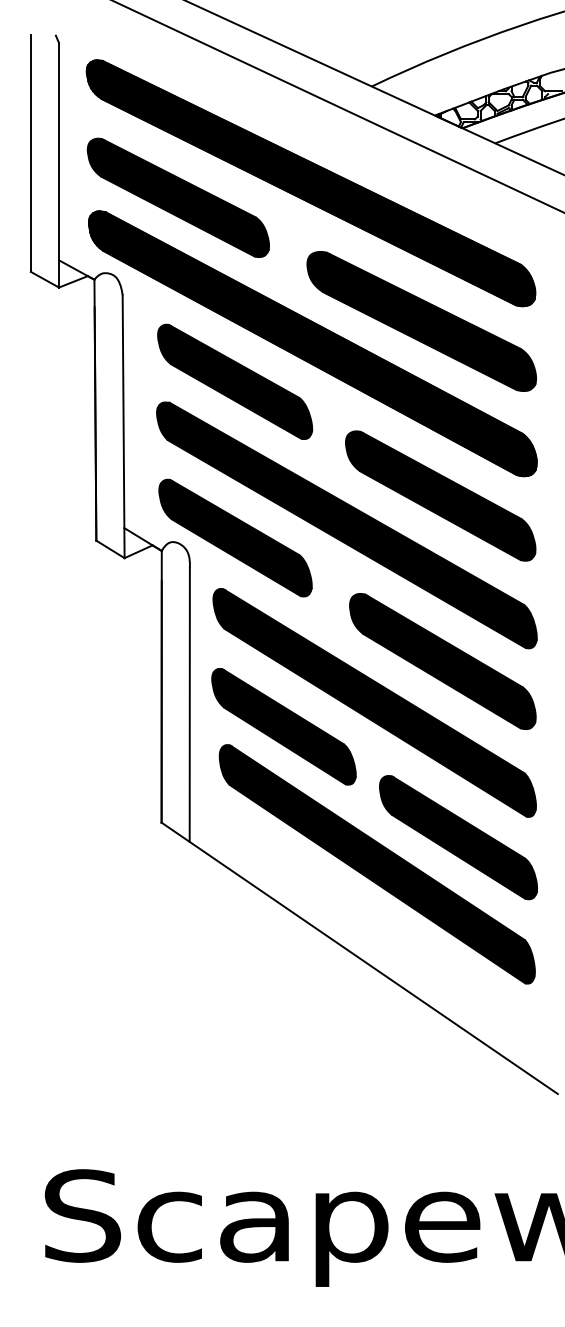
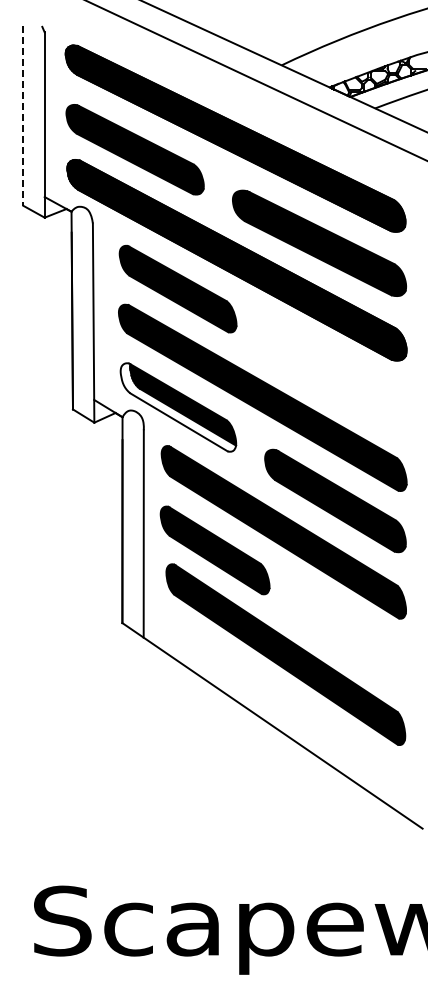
line: (31, 152) -> (23, 115), solid -> dashed
part: (440, 495) -> (333, 375), removed
fill: (235, 538) -> (178, 407), removed
part: (457, 836) -> (346, 633), removed

